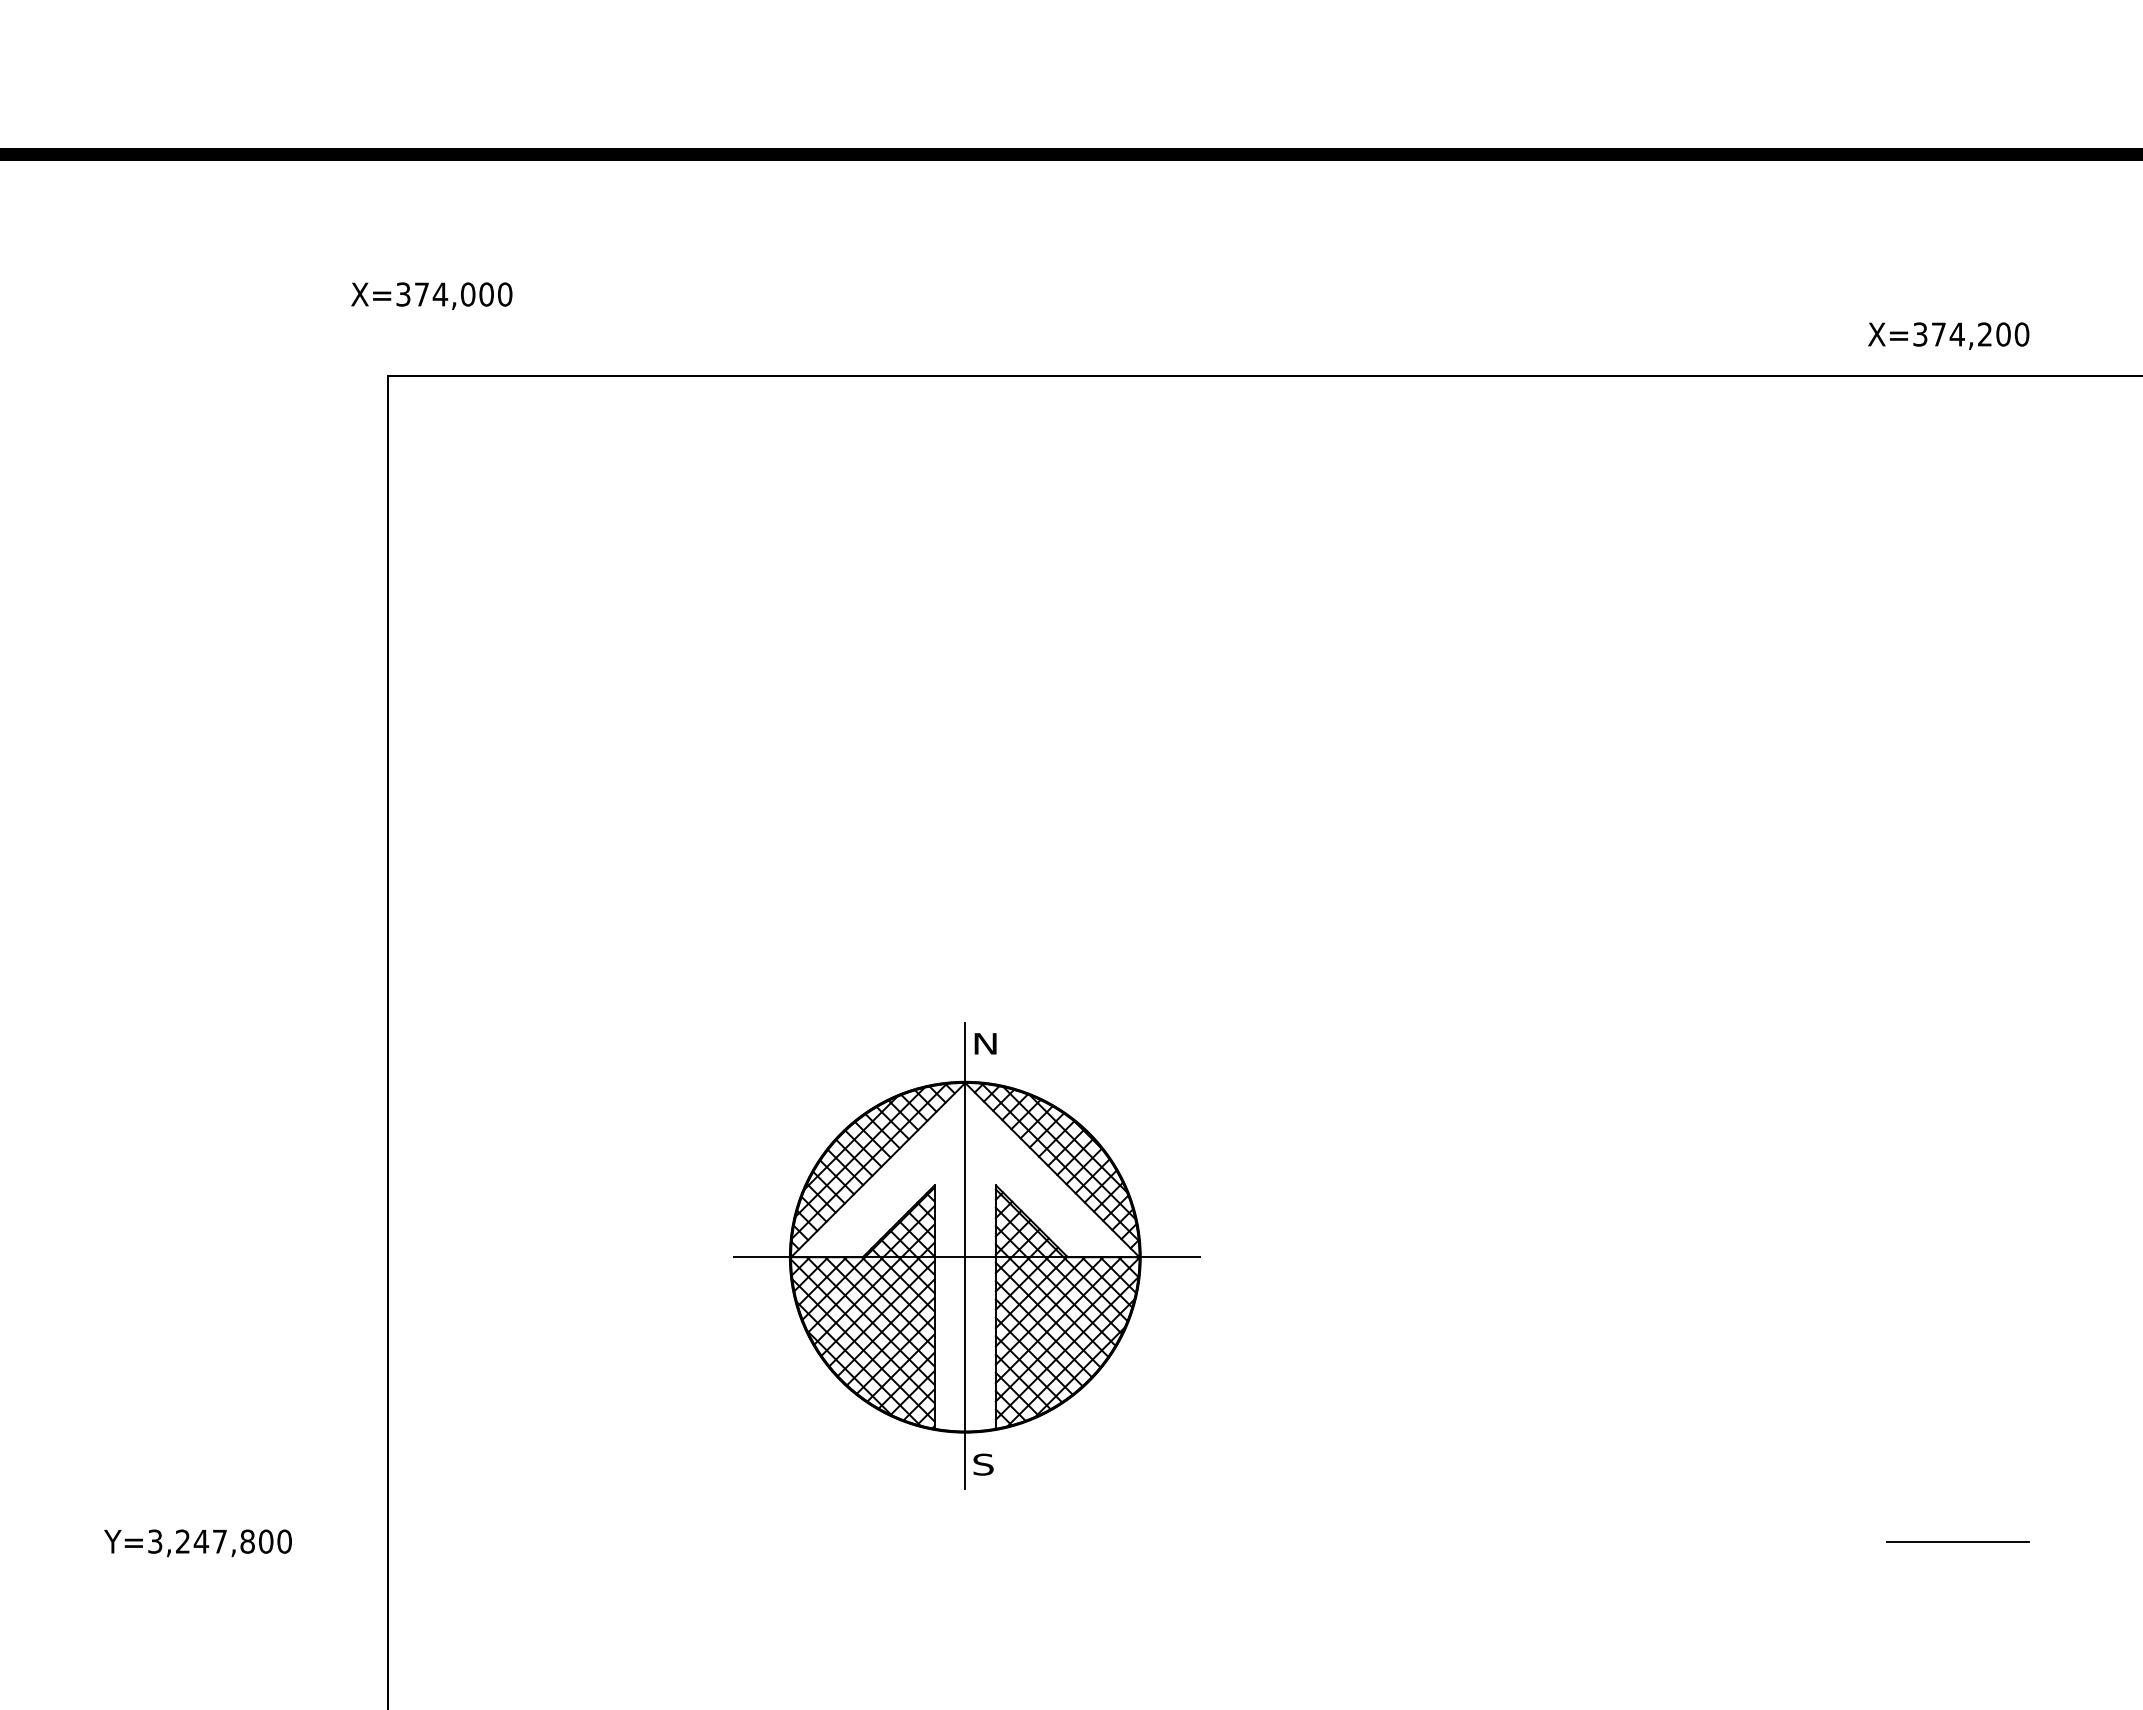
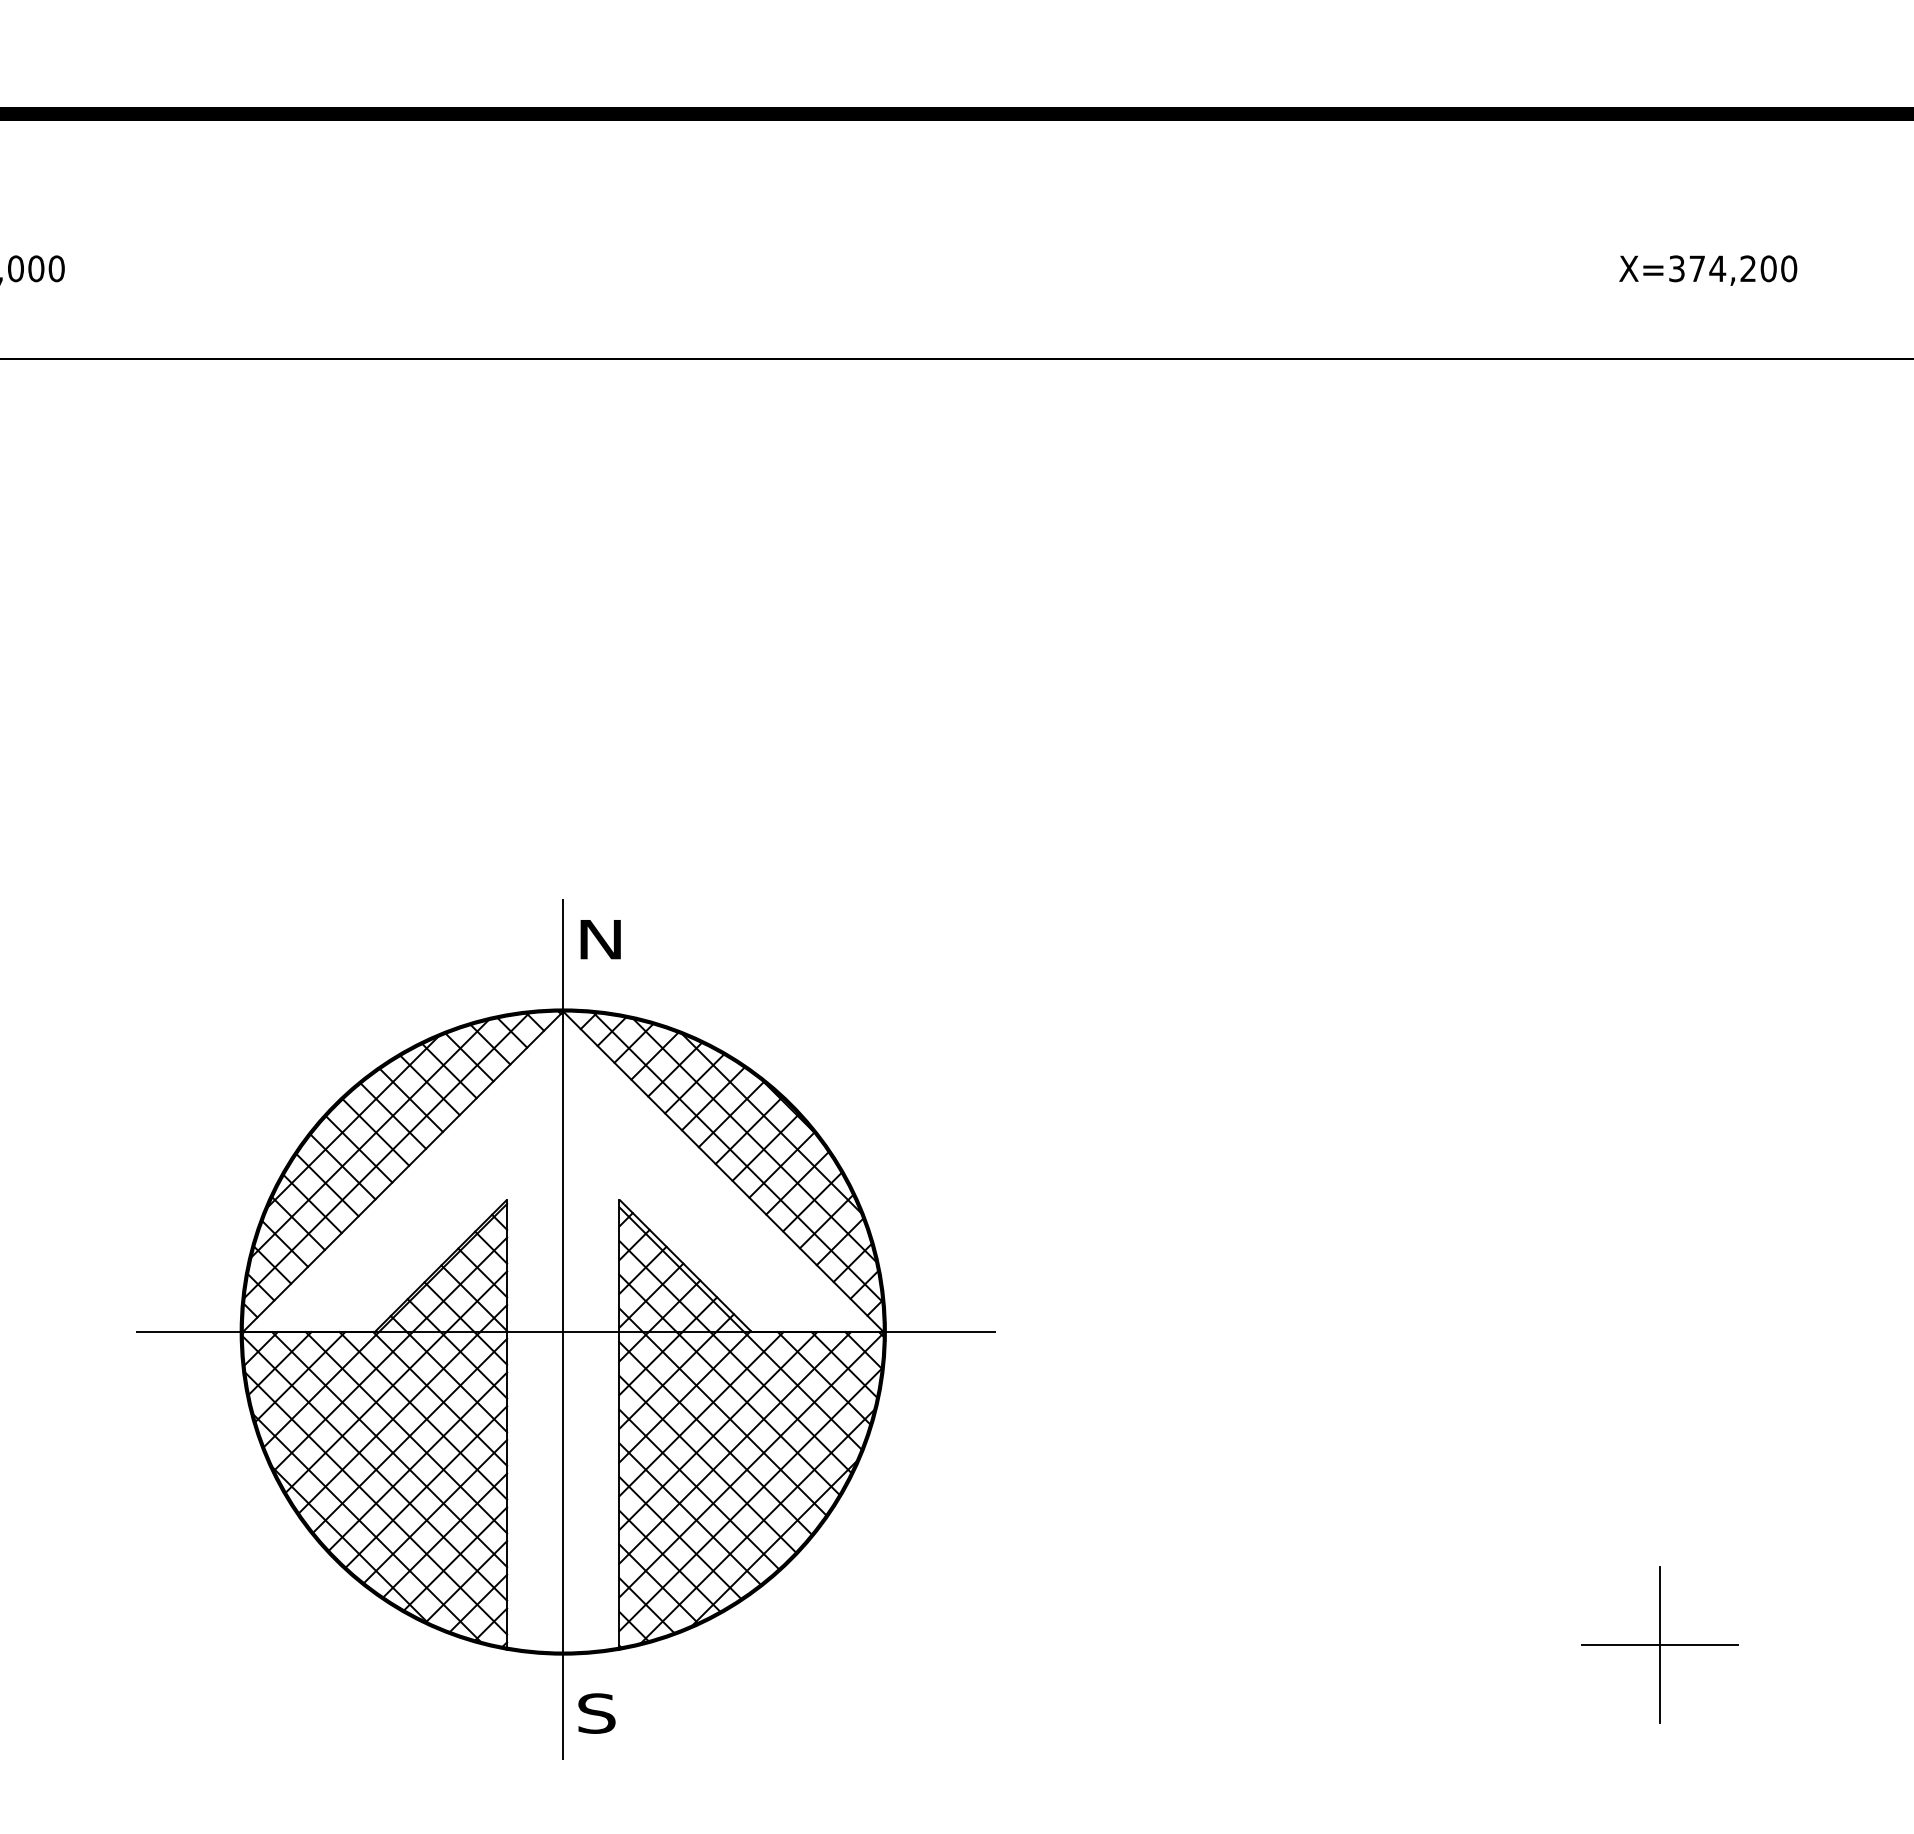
text: (1948, 335) -> (1707, 269), moved
part: (966, 1255) -> (565, 1329), size x1.67
line: (1958, 1541) -> (1660, 1644), added

